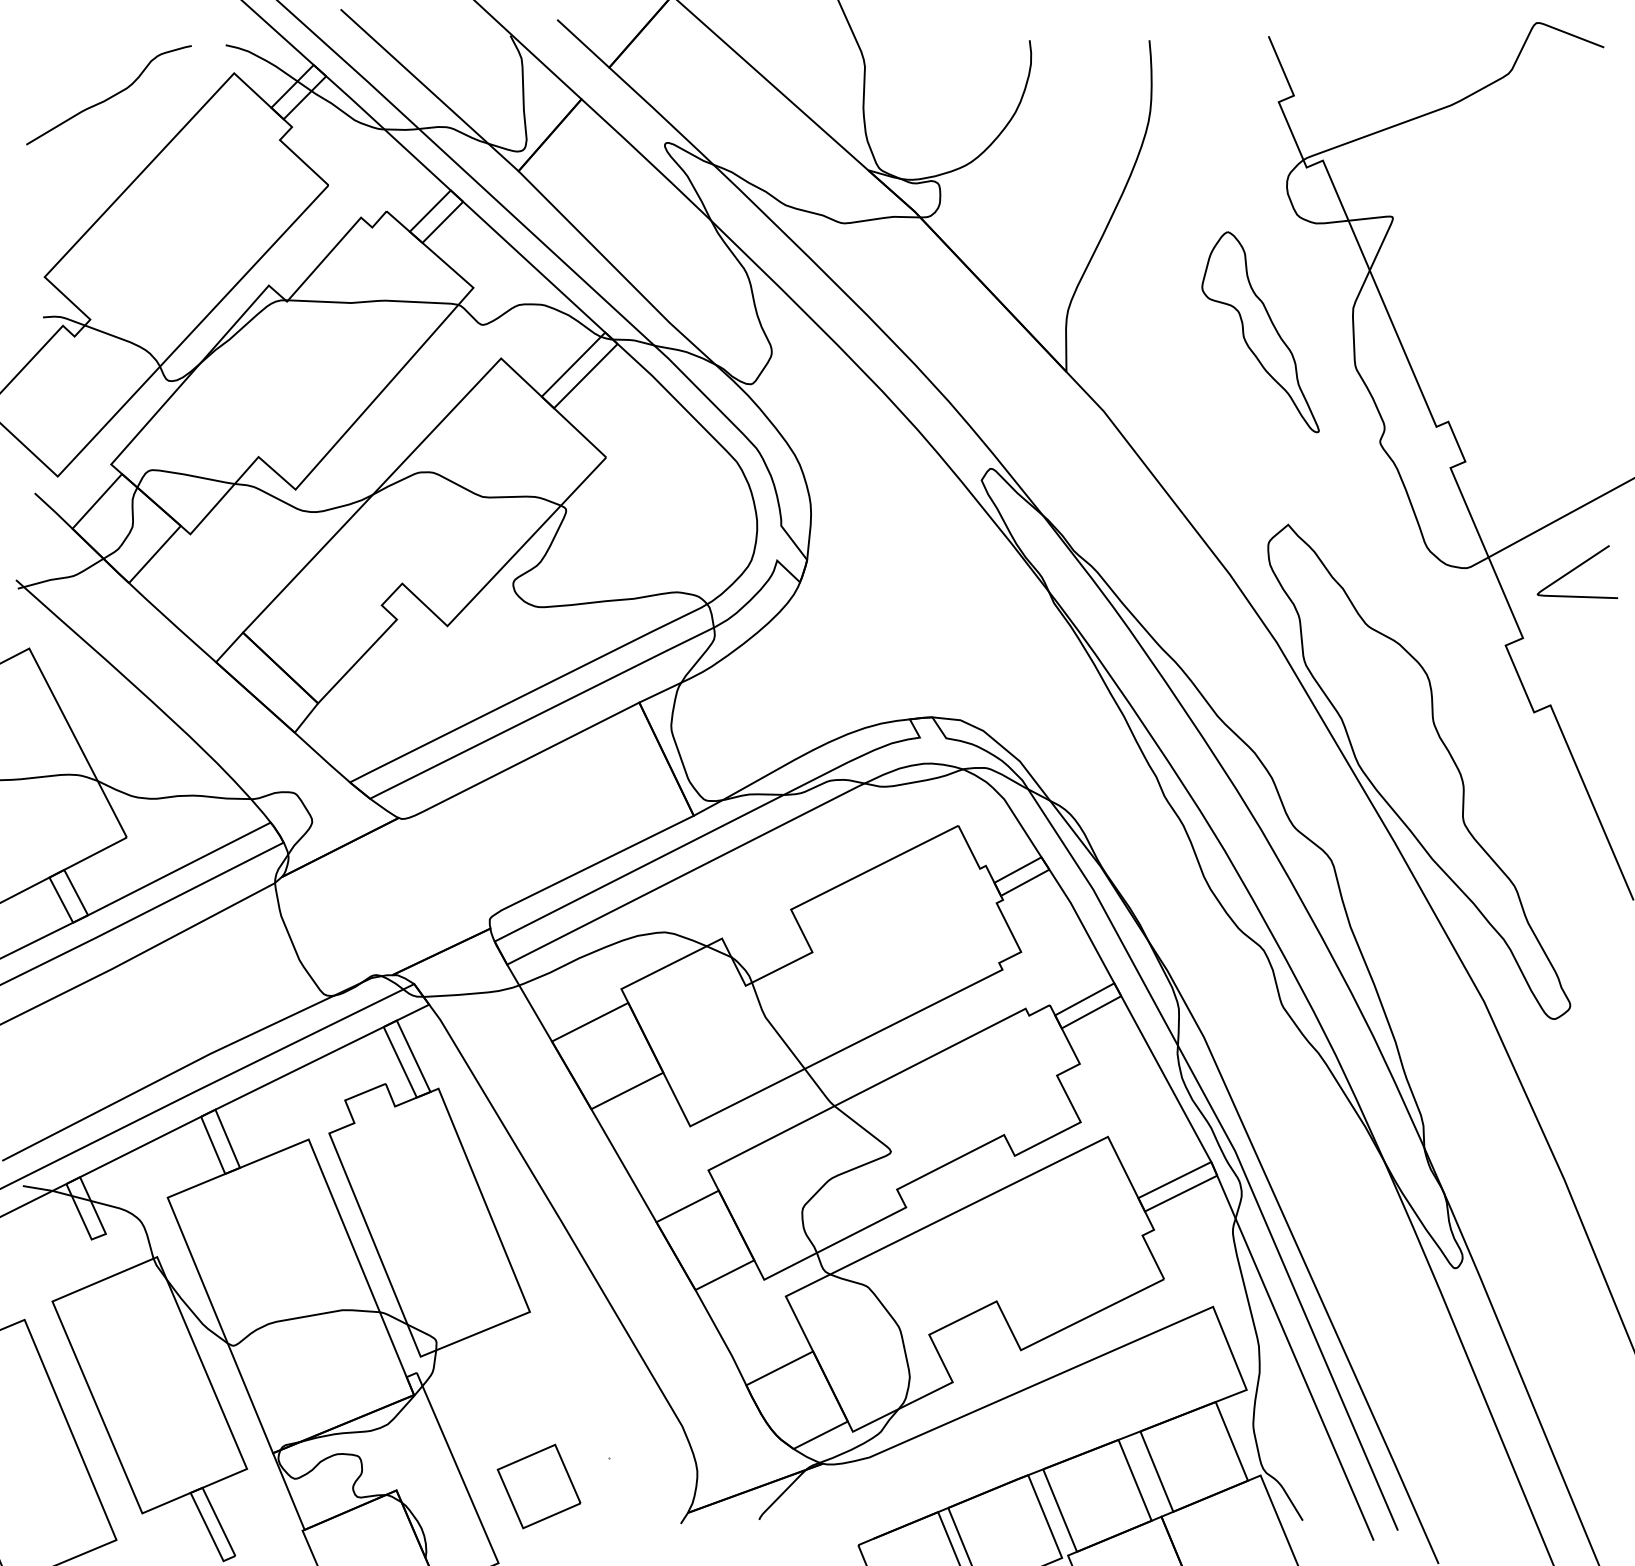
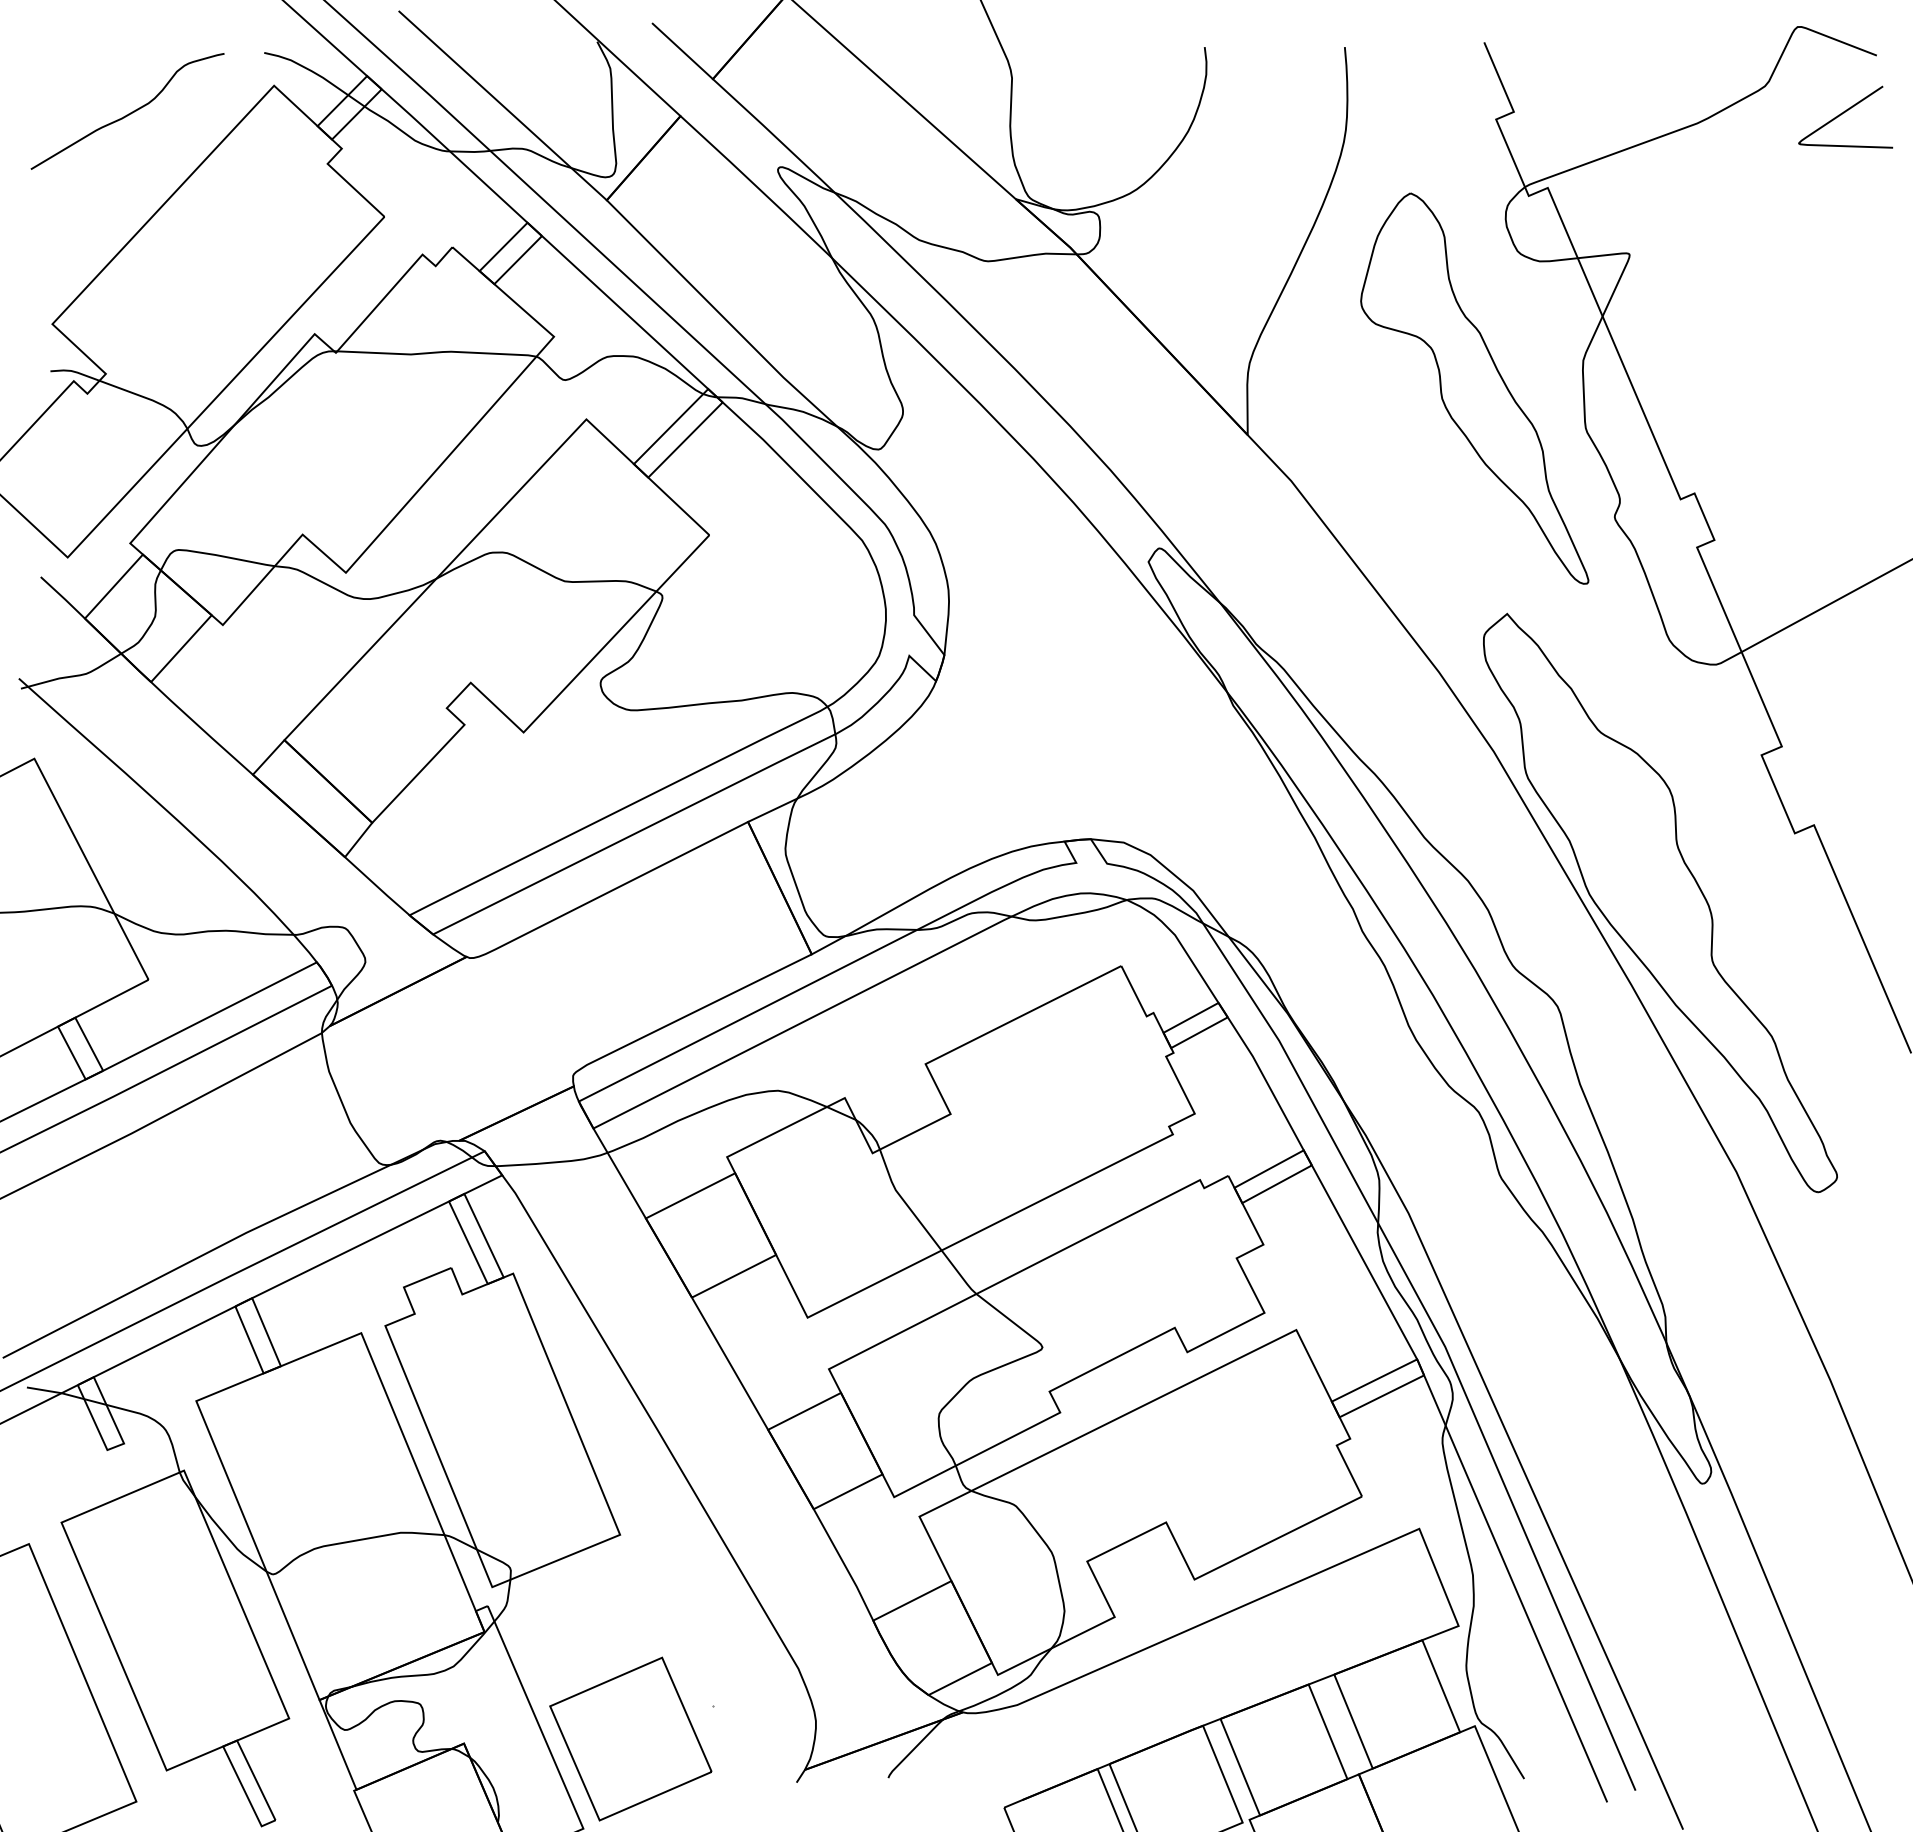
part: (1260, 332) -> (1474, 388), size x1.67
curve: (1576, 568) -> (1844, 113), moved
part: (538, 1486) -> (630, 1738), size x1.67

